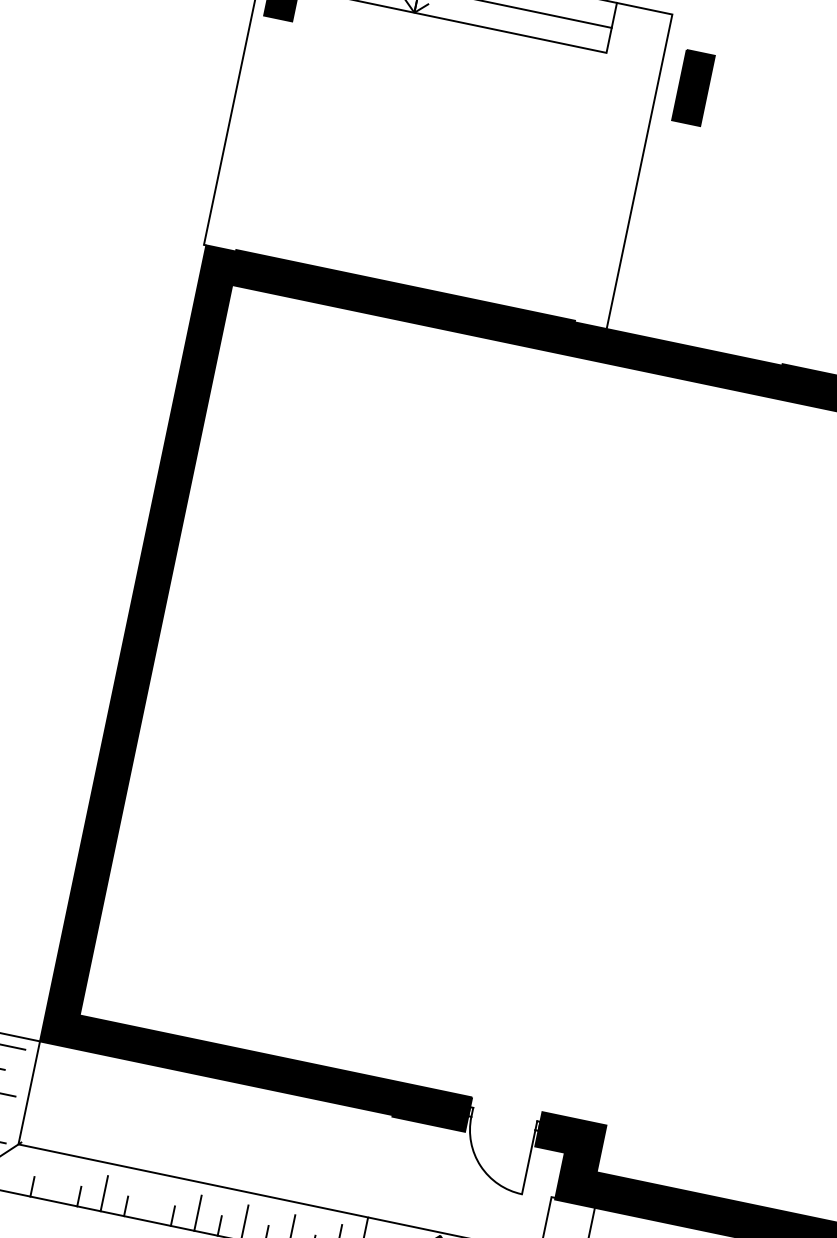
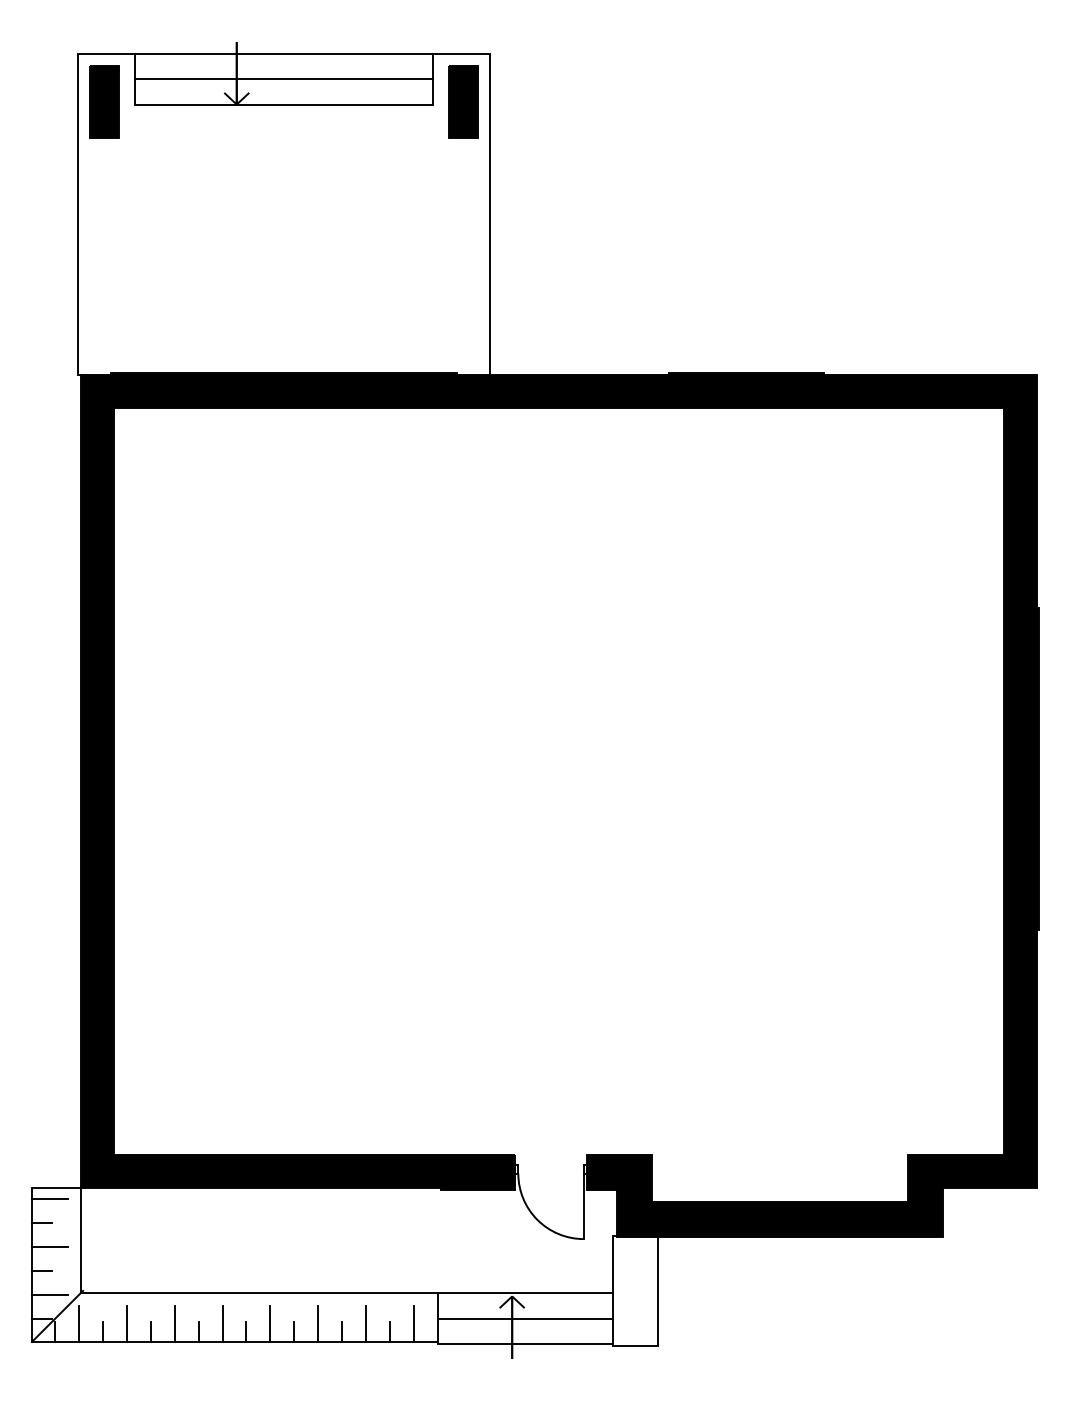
part: (693, 87) -> (463, 101), moved
line: (11, 1173) -> (79, 1323), added
line: (57, 1183) -> (126, 1323), added
line: (151, 1203) -> (222, 1323), added

